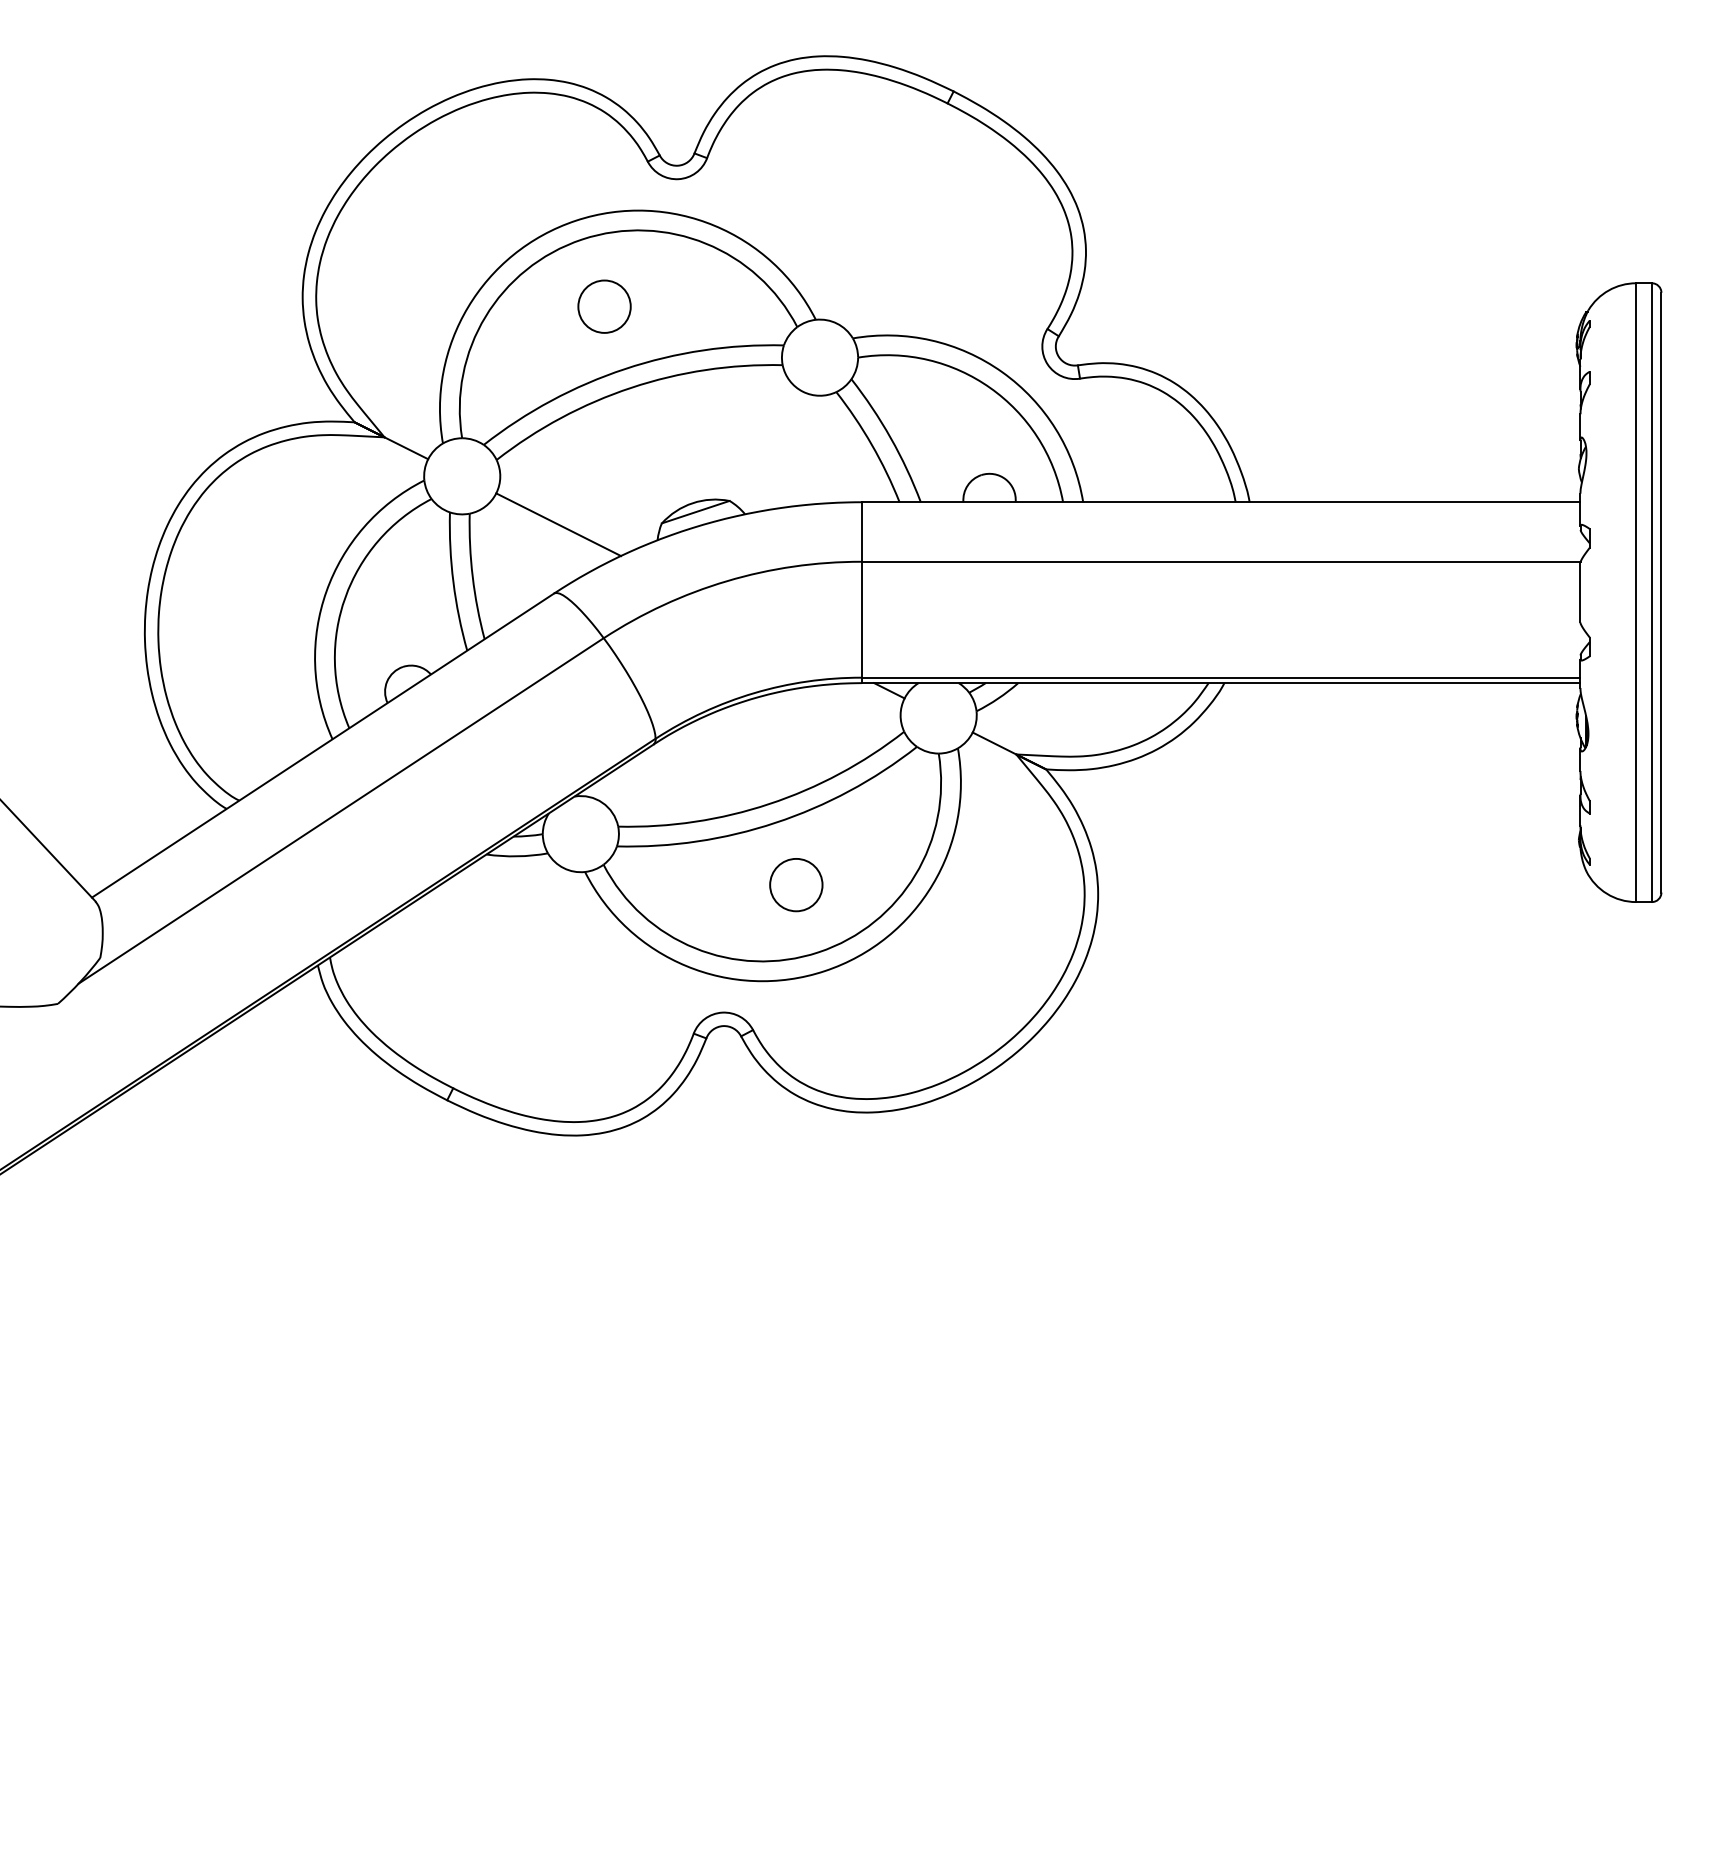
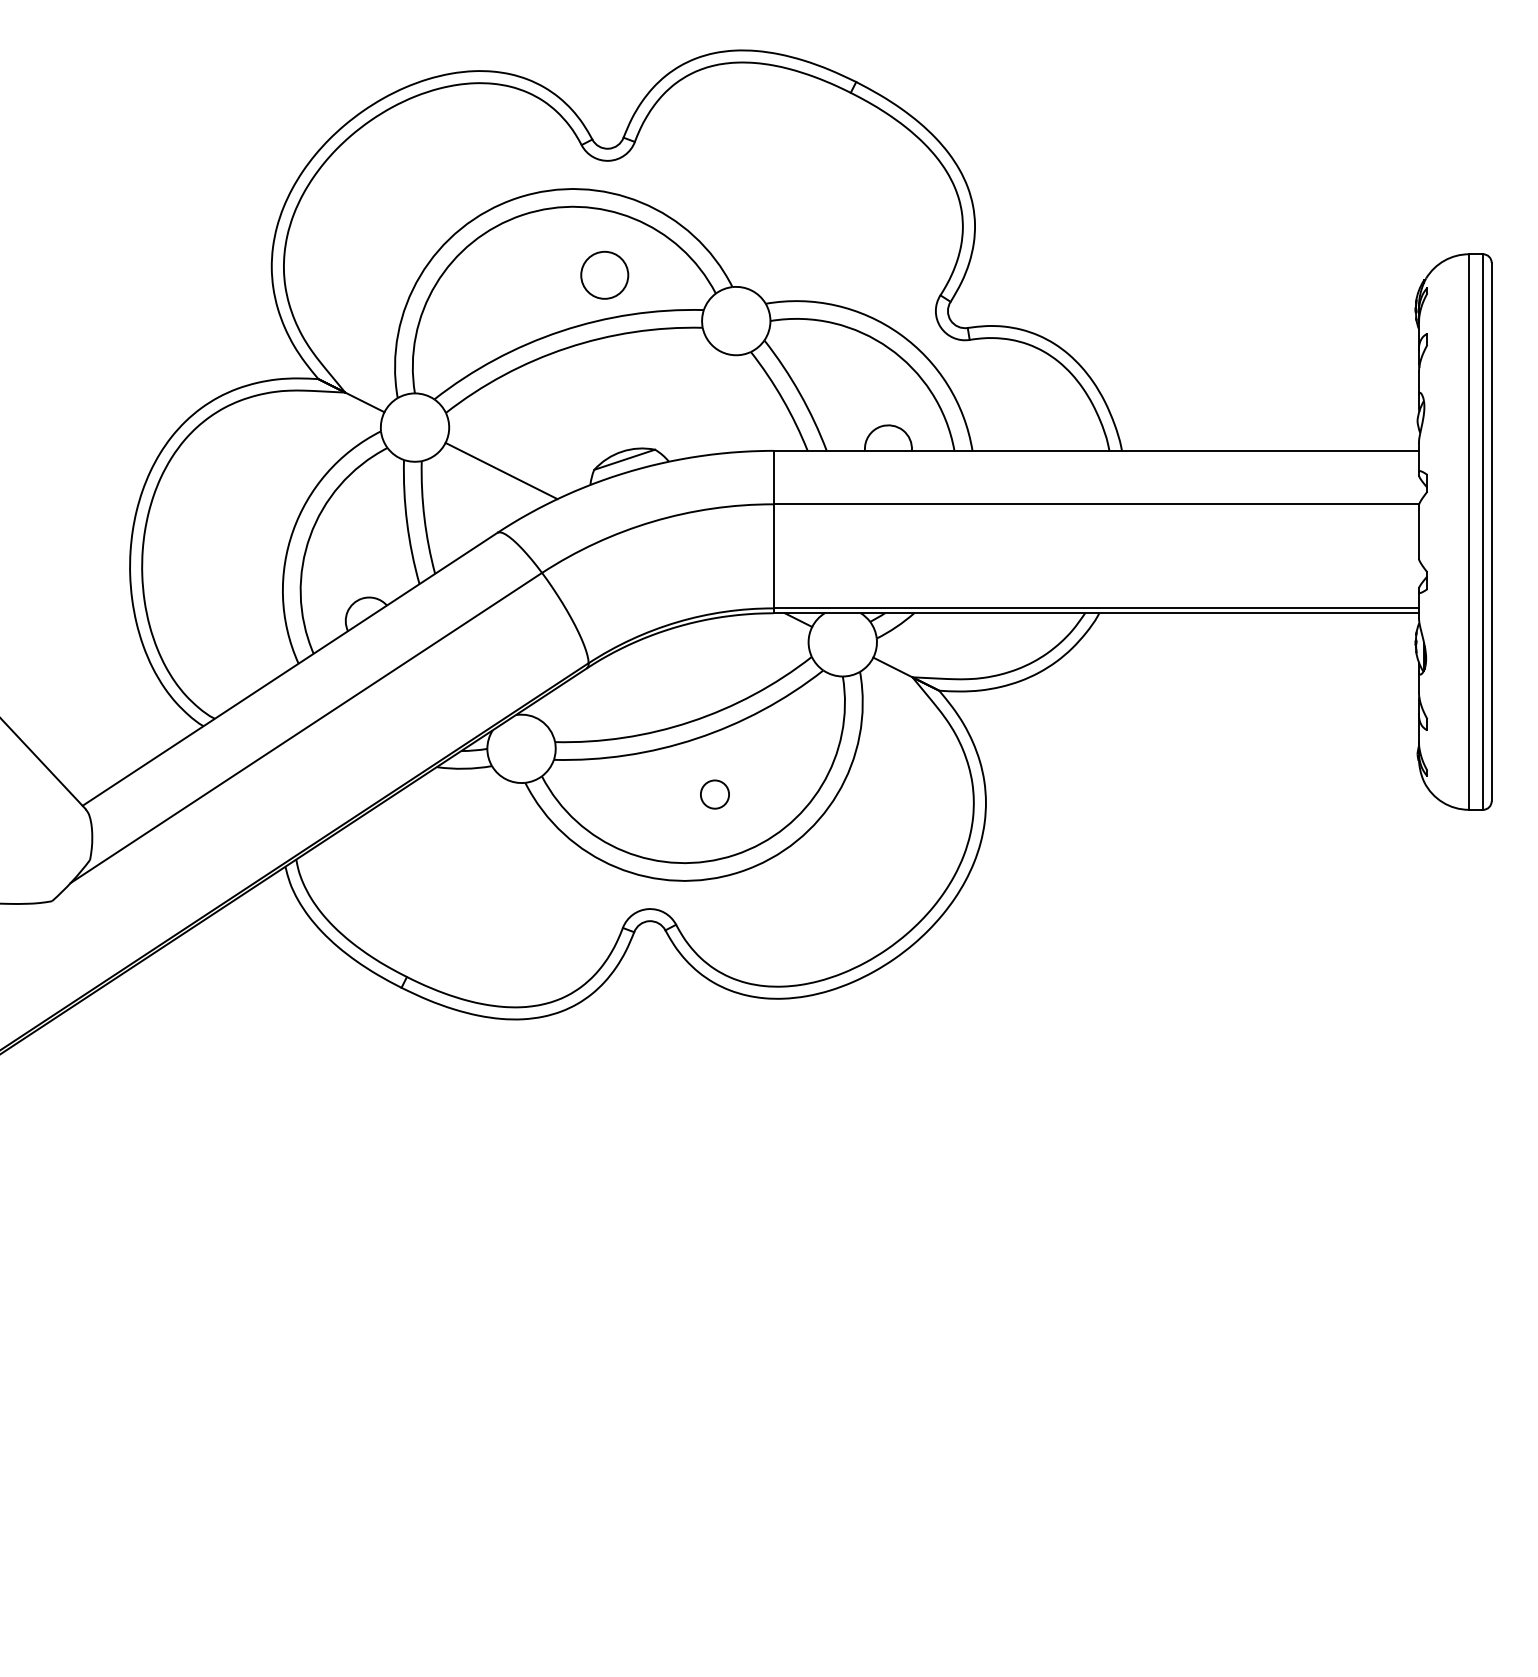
circle: (604, 306) -> (604, 275), moved
circle: (796, 884) -> (715, 794), size x0.6

